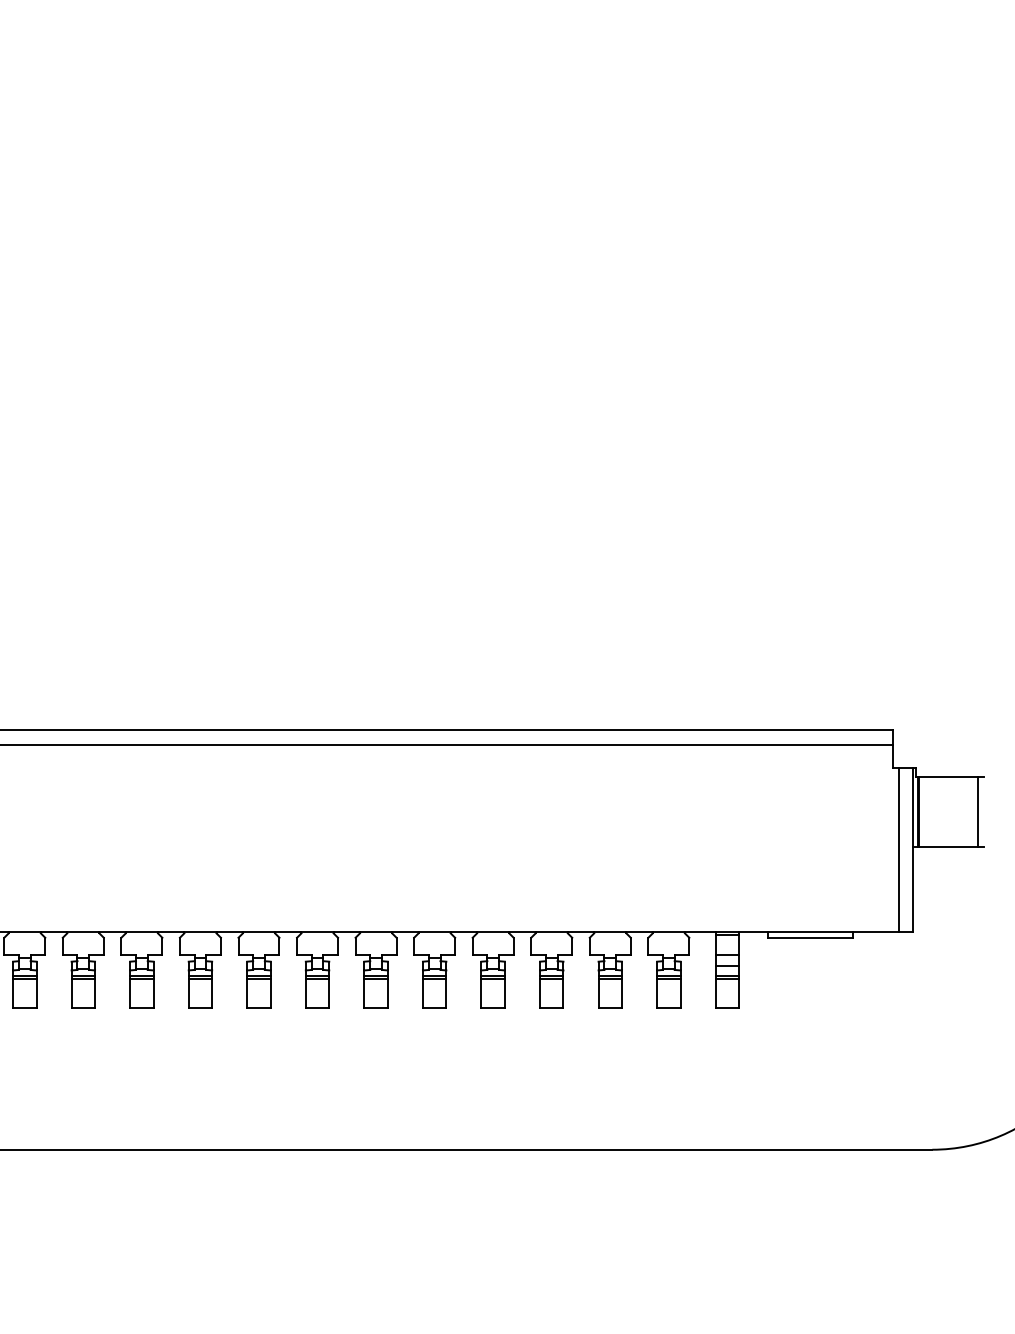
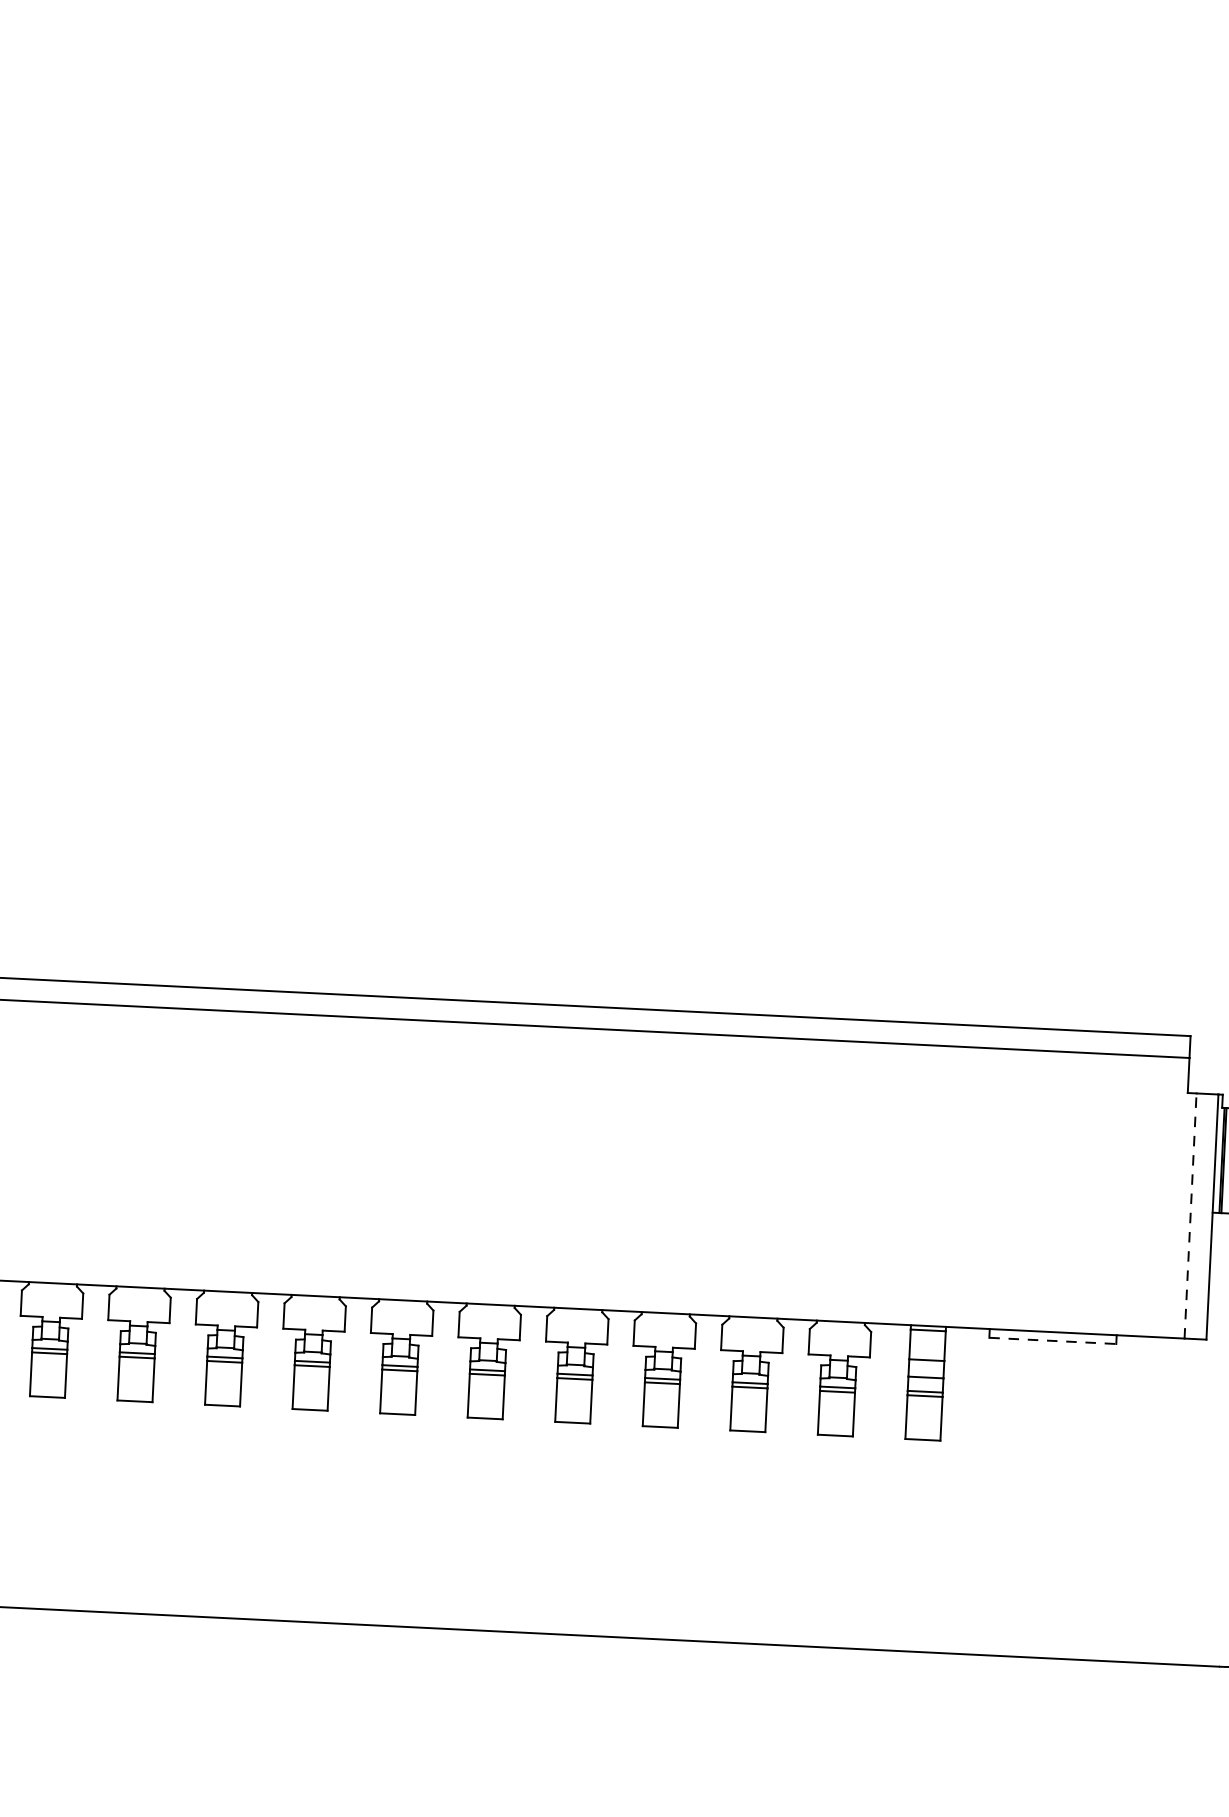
line: (898, 849) -> (1190, 1215), solid -> dashed
line: (811, 937) -> (1053, 1340), solid -> dashed

